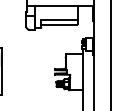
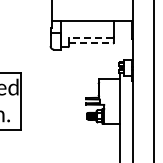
line: (59, 19) -> (90, 37), solid -> dashed
line: (59, 24) -> (90, 43), solid -> dashed

